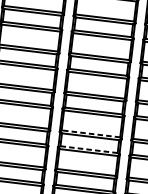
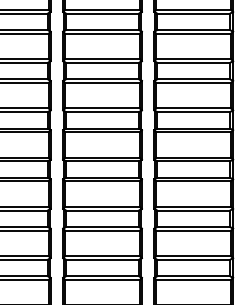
line: (90, 133) -> (102, 206), dashed -> solid
line: (89, 149) -> (103, 226), dashed -> solid

